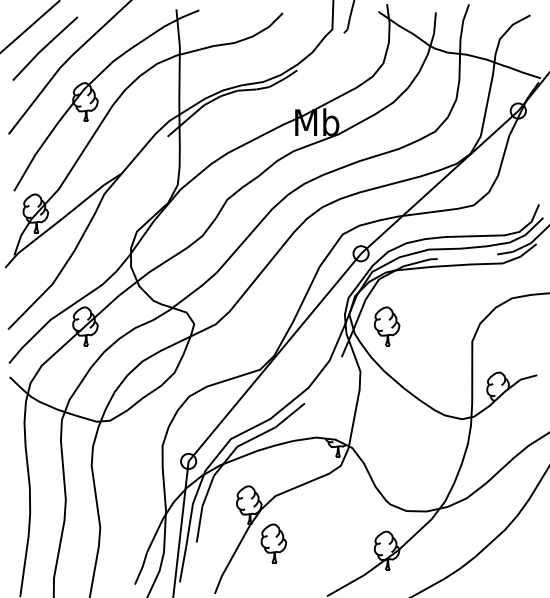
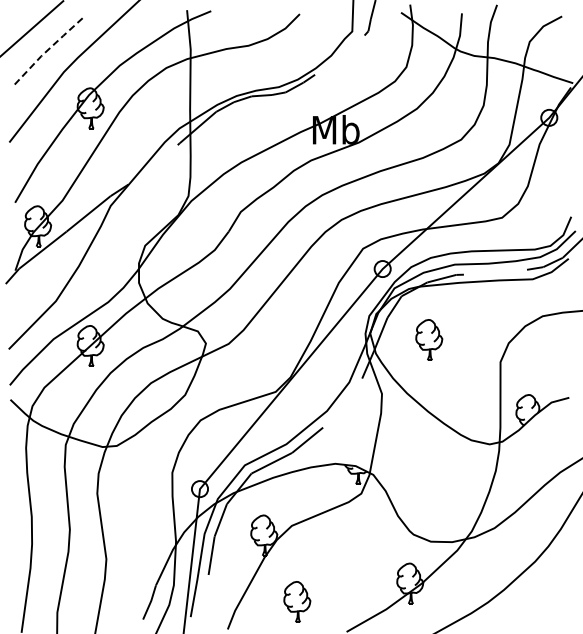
line: (43, 48) -> (46, 51), solid -> dashed
part: (387, 325) -> (429, 339), moved
part: (274, 542) -> (297, 601), moved

